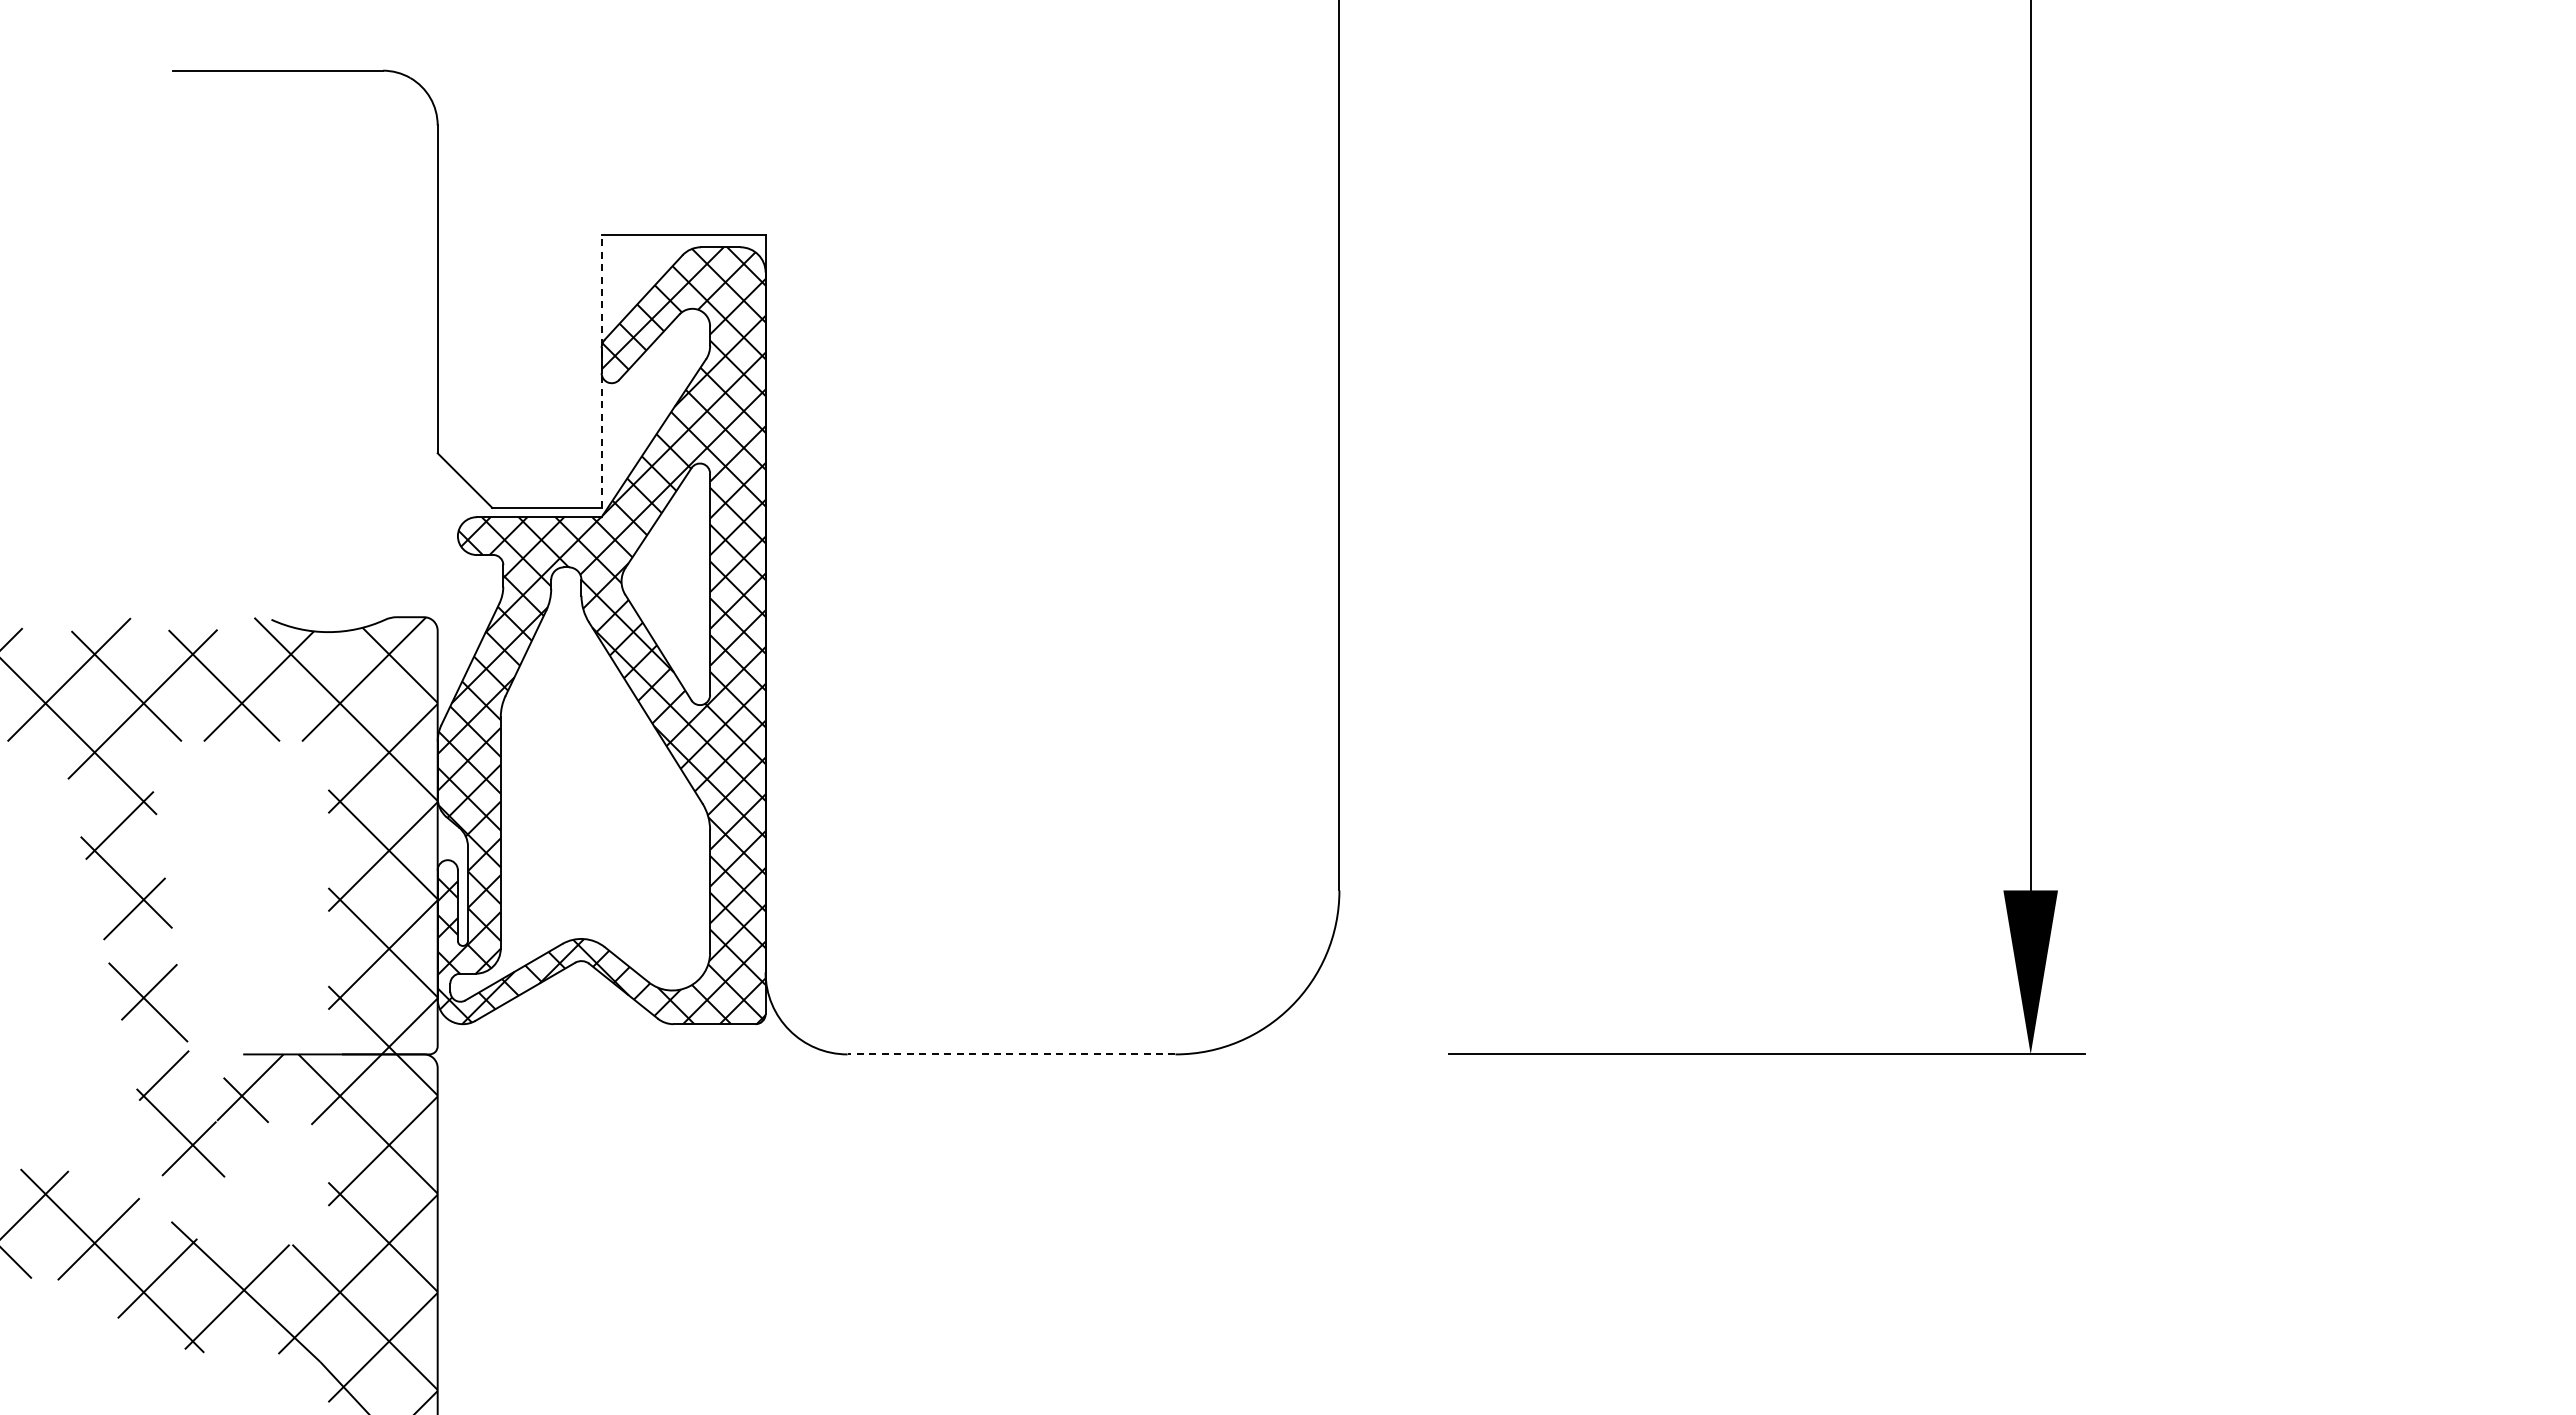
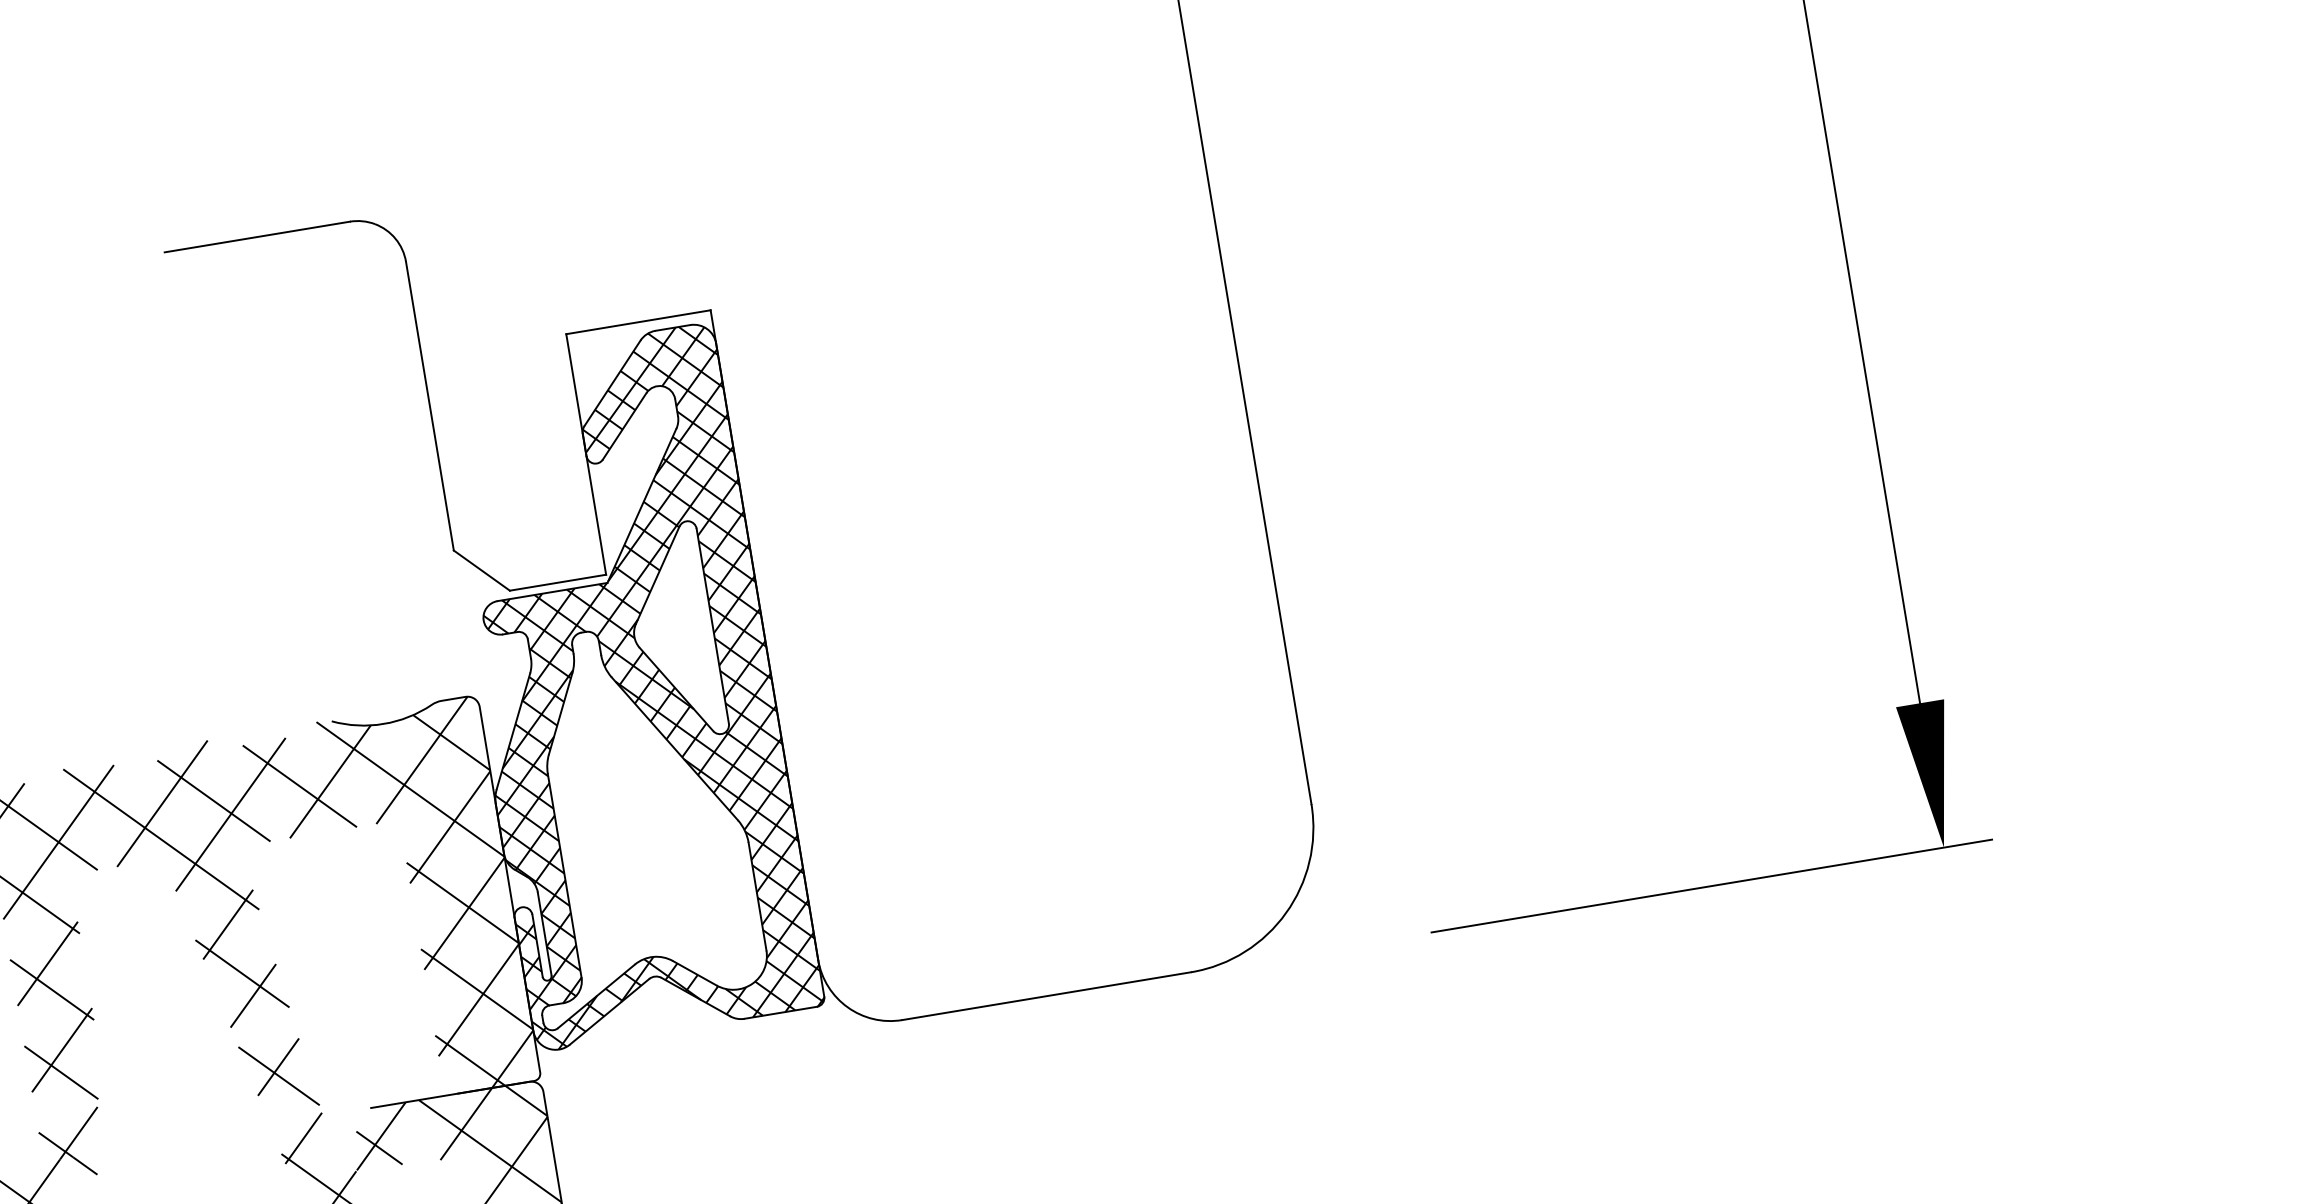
line: (601, 371) -> (586, 454), dashed -> solid
line: (1011, 1054) -> (1046, 996), dashed -> solid

